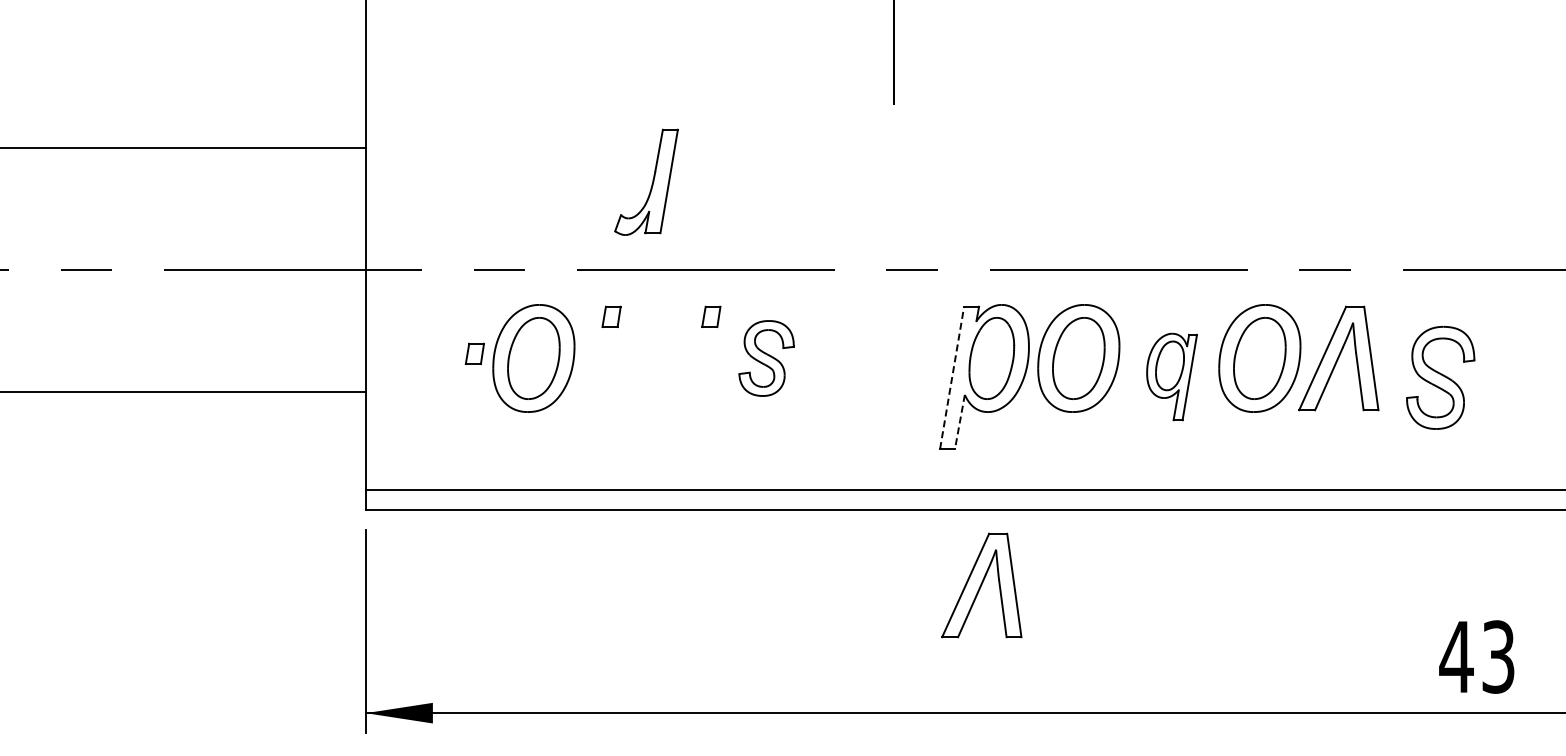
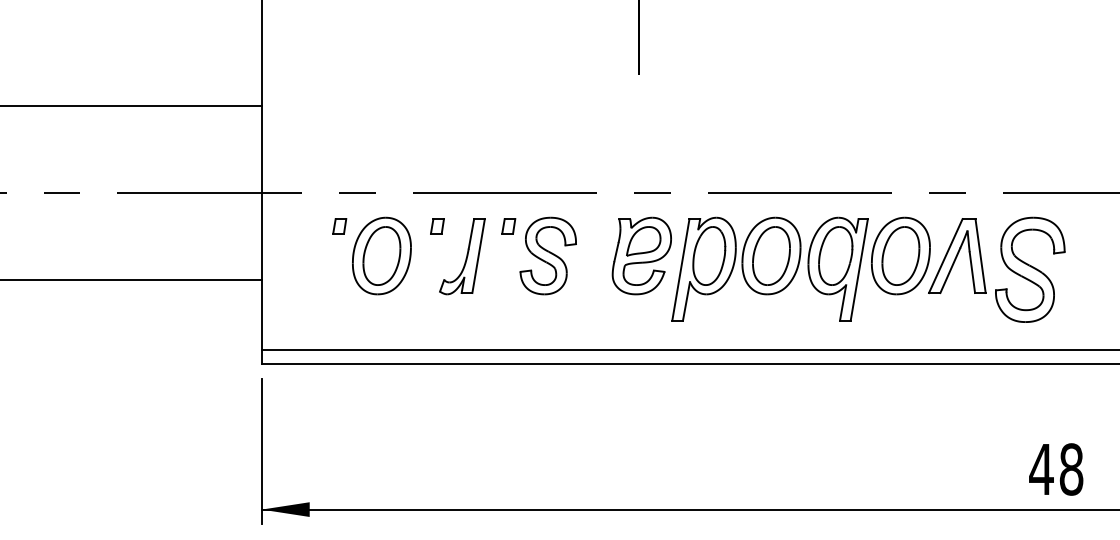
part: (646, 181) -> (462, 256), moved
part: (474, 353) -> (339, 226), moved
part: (766, 358) -> (548, 256), size x1.43
part: (897, 358) -> (641, 256), added
part: (1171, 376) -> (837, 268), size x1.67
line: (952, 377) -> (681, 269), dashed -> solid
part: (1440, 377) -> (1030, 269), size x1.43
line: (959, 422) -> (686, 301), dashed -> solid
part: (981, 585) -> (701, 418), removed
text: (1498, 656) -> (1071, 469), 43 -> 48

